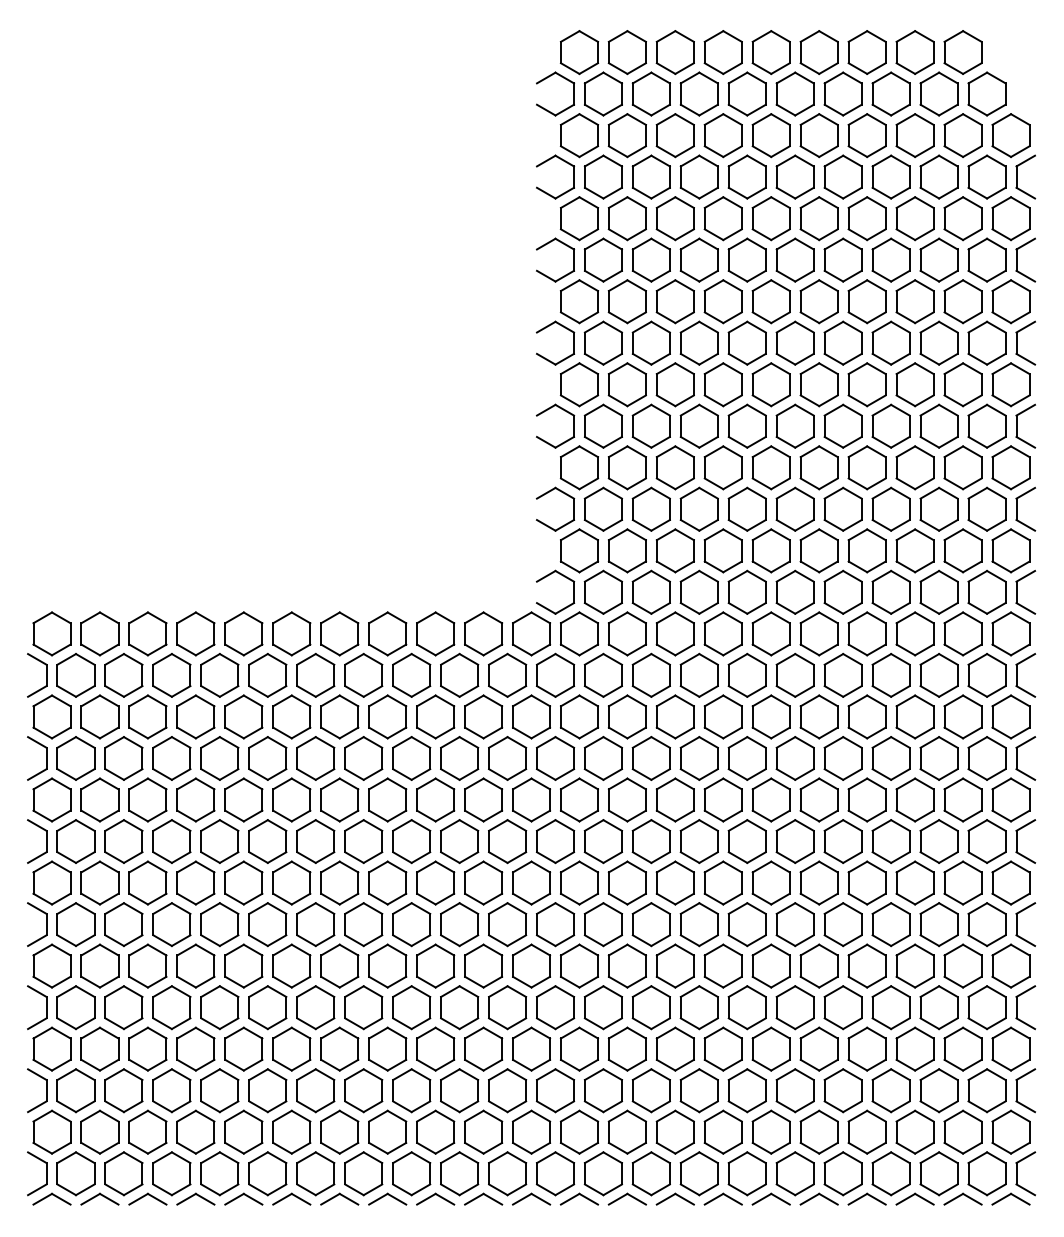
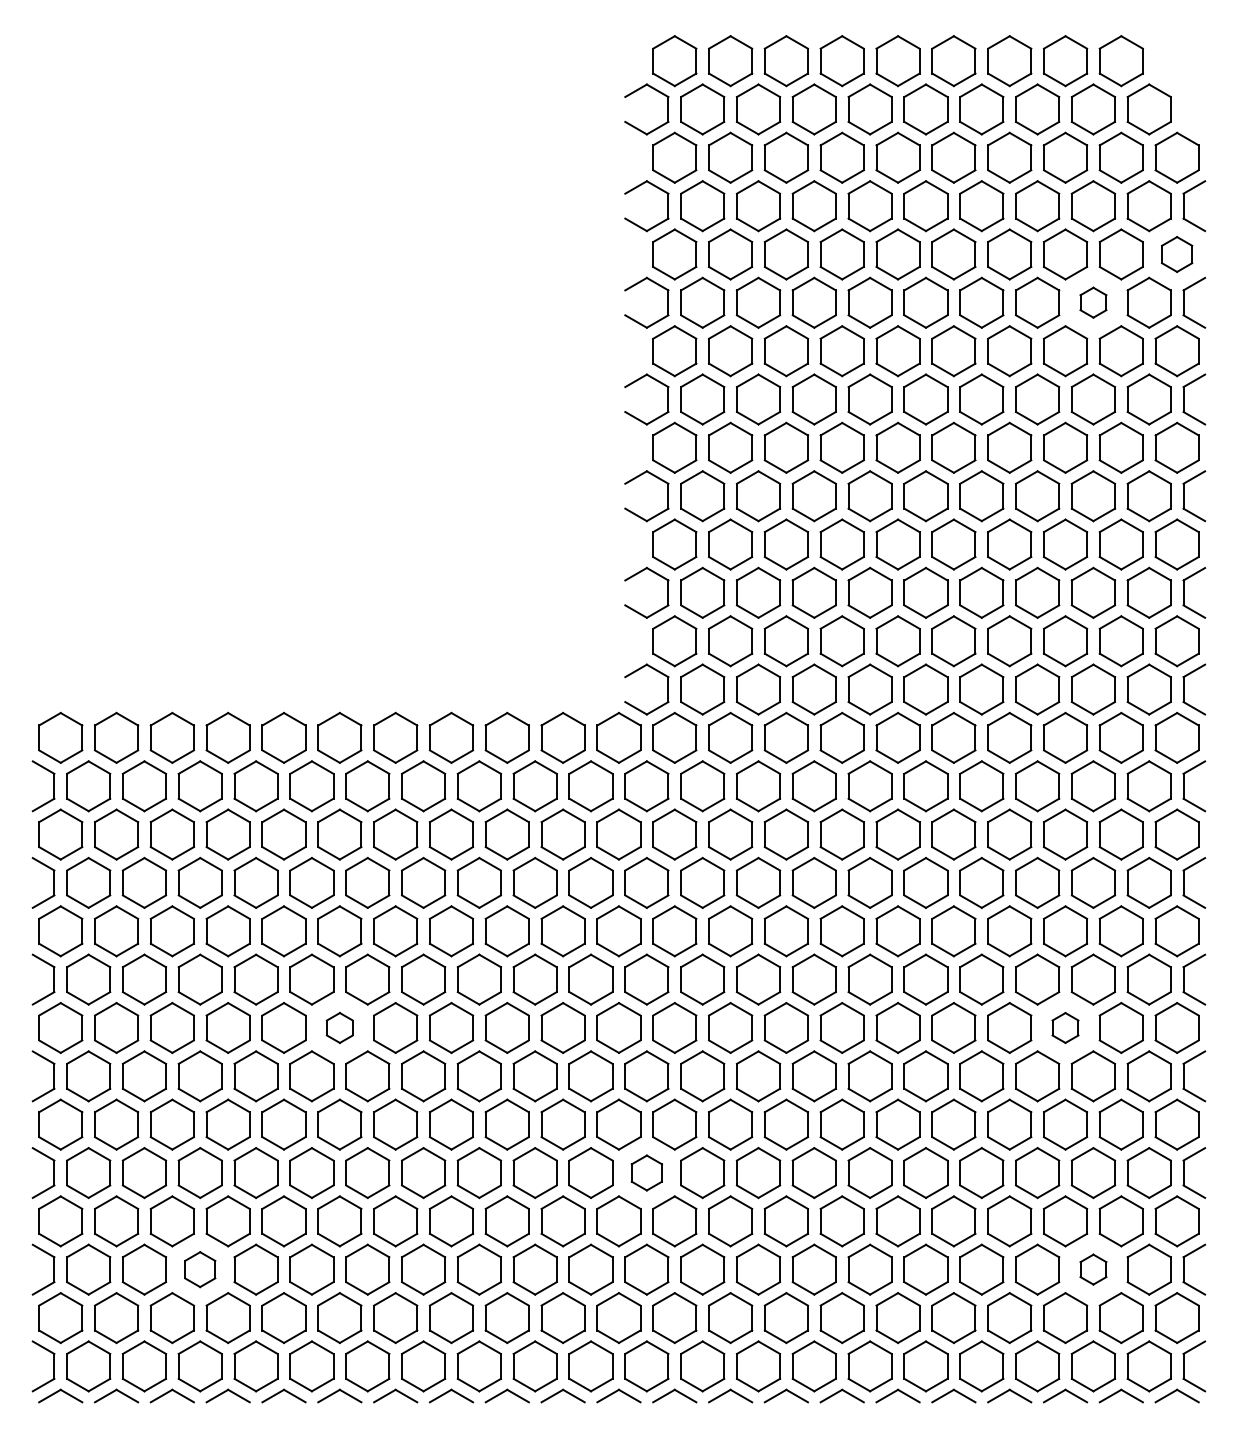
part: (1010, 218) -> (1176, 254), size x0.7
part: (939, 259) -> (1093, 302), size x0.6
part: (291, 882) -> (339, 1027), size x0.6
part: (915, 882) -> (1065, 1027), size x0.6
part: (555, 1007) -> (646, 1172), size x0.7
part: (171, 1090) -> (199, 1269), size x0.7
part: (939, 1090) -> (1093, 1269), size x0.6

